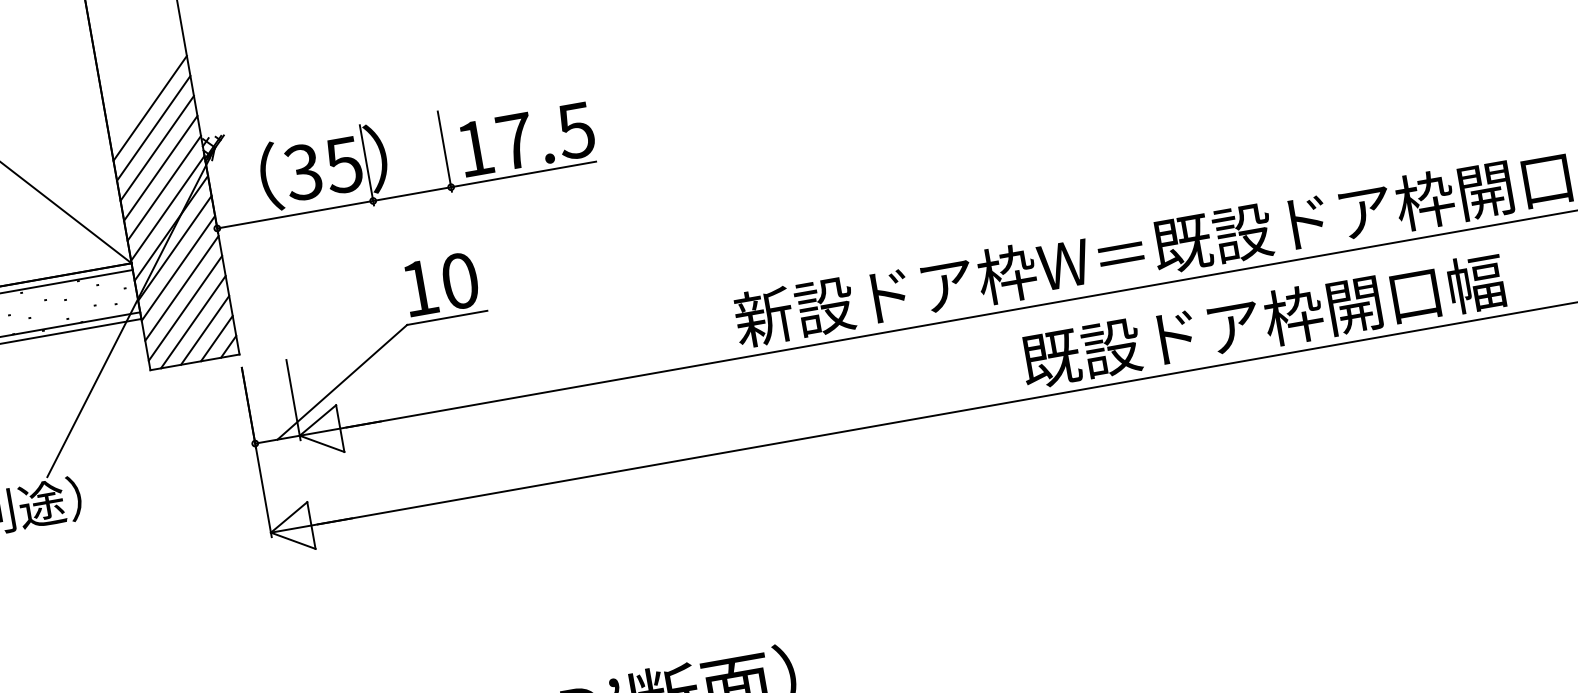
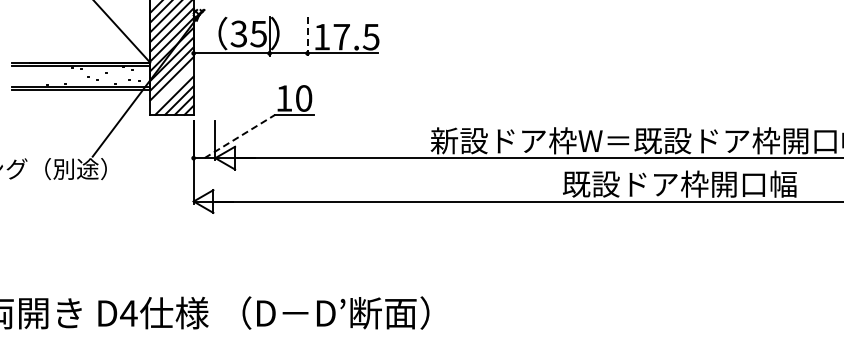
line: (444, 152) -> (307, 36), solid -> dashed
line: (184, 308) -> (171, 88), removed
line: (341, 382) -> (239, 136), solid -> dashed

